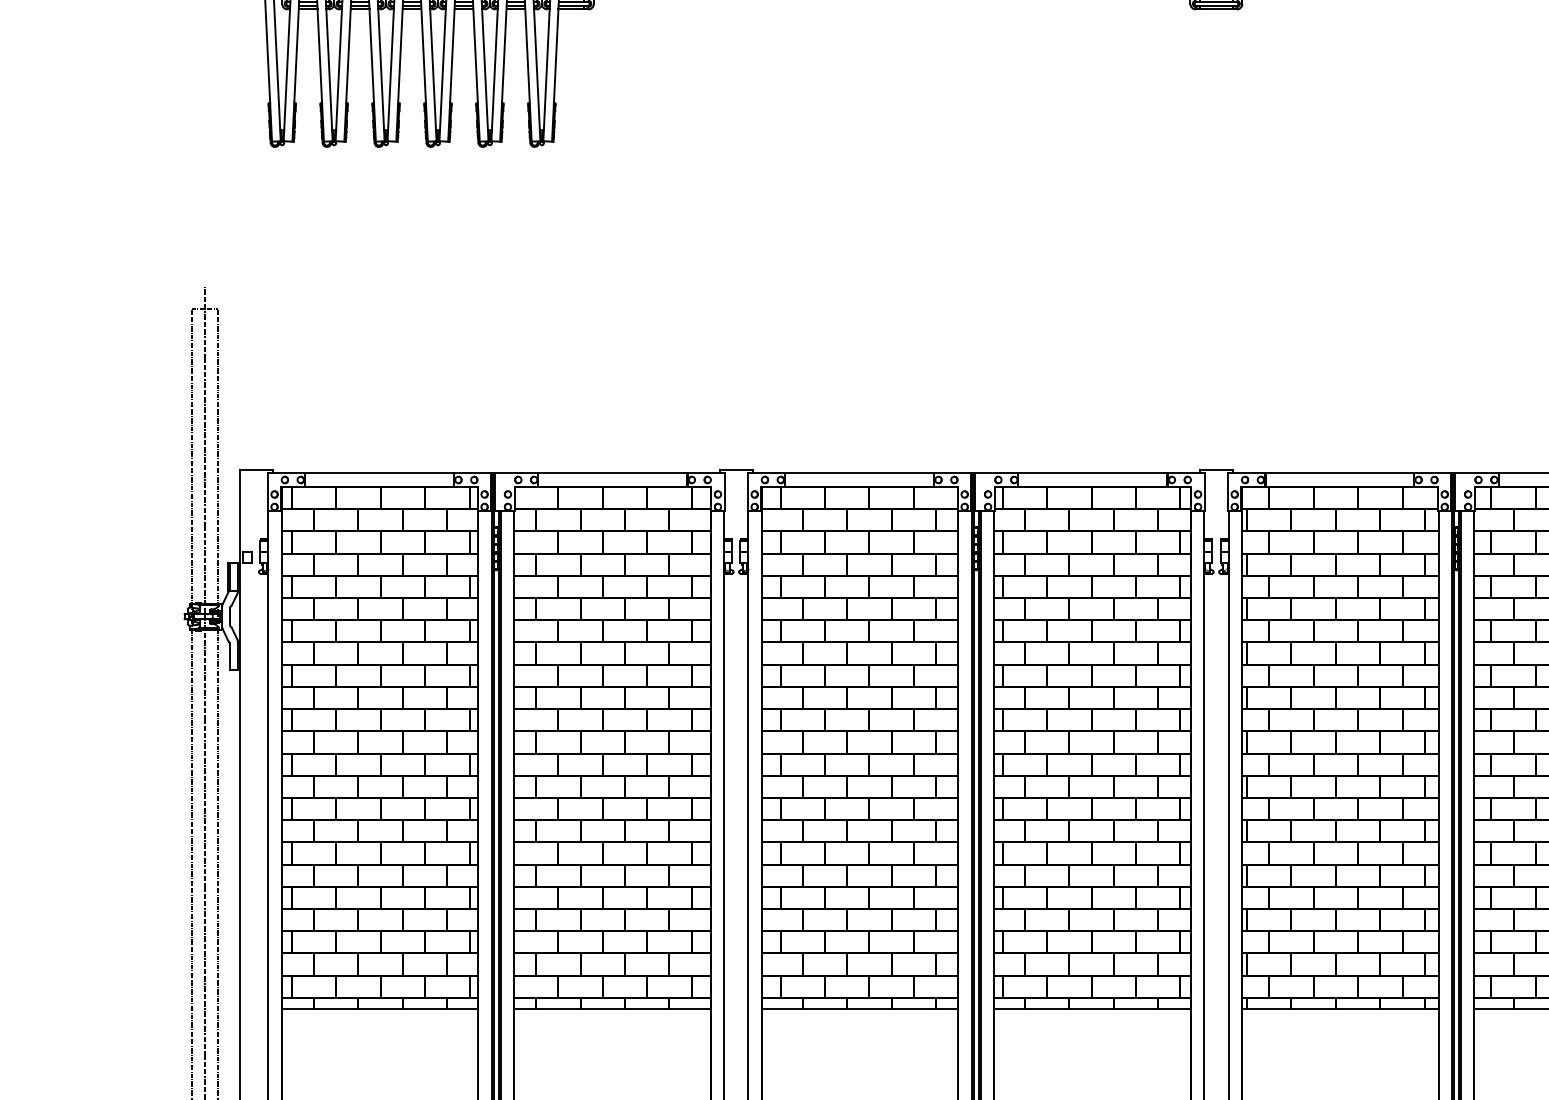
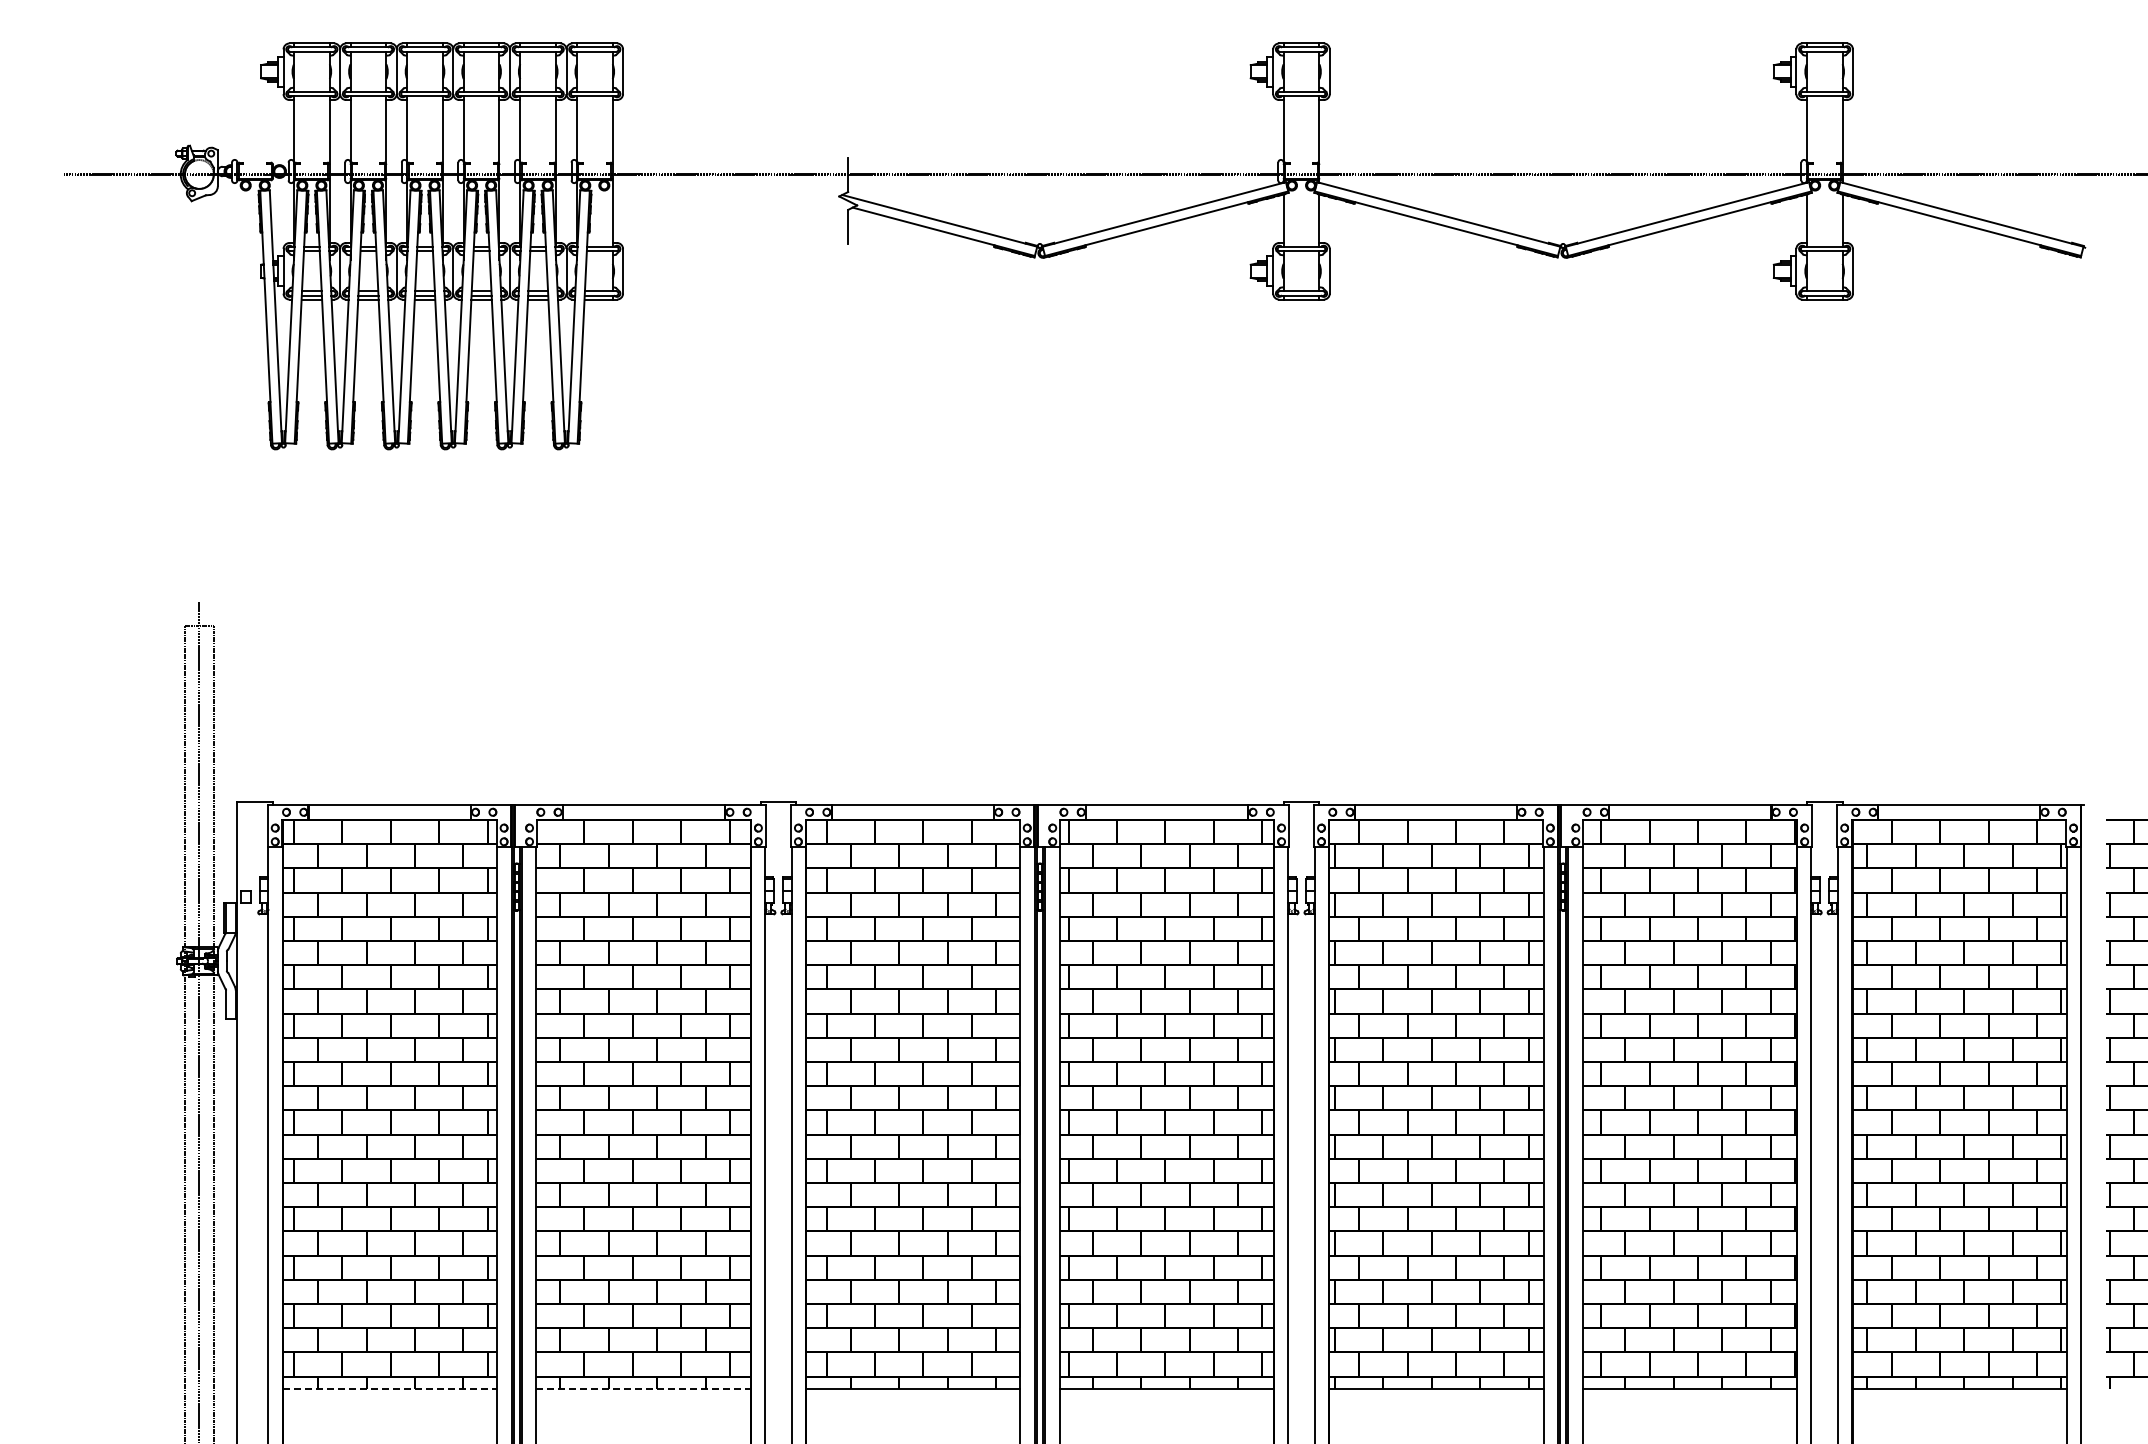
line: (380, 1008) -> (390, 1388), solid -> dashed
line: (612, 1008) -> (643, 1388), solid -> dashed

